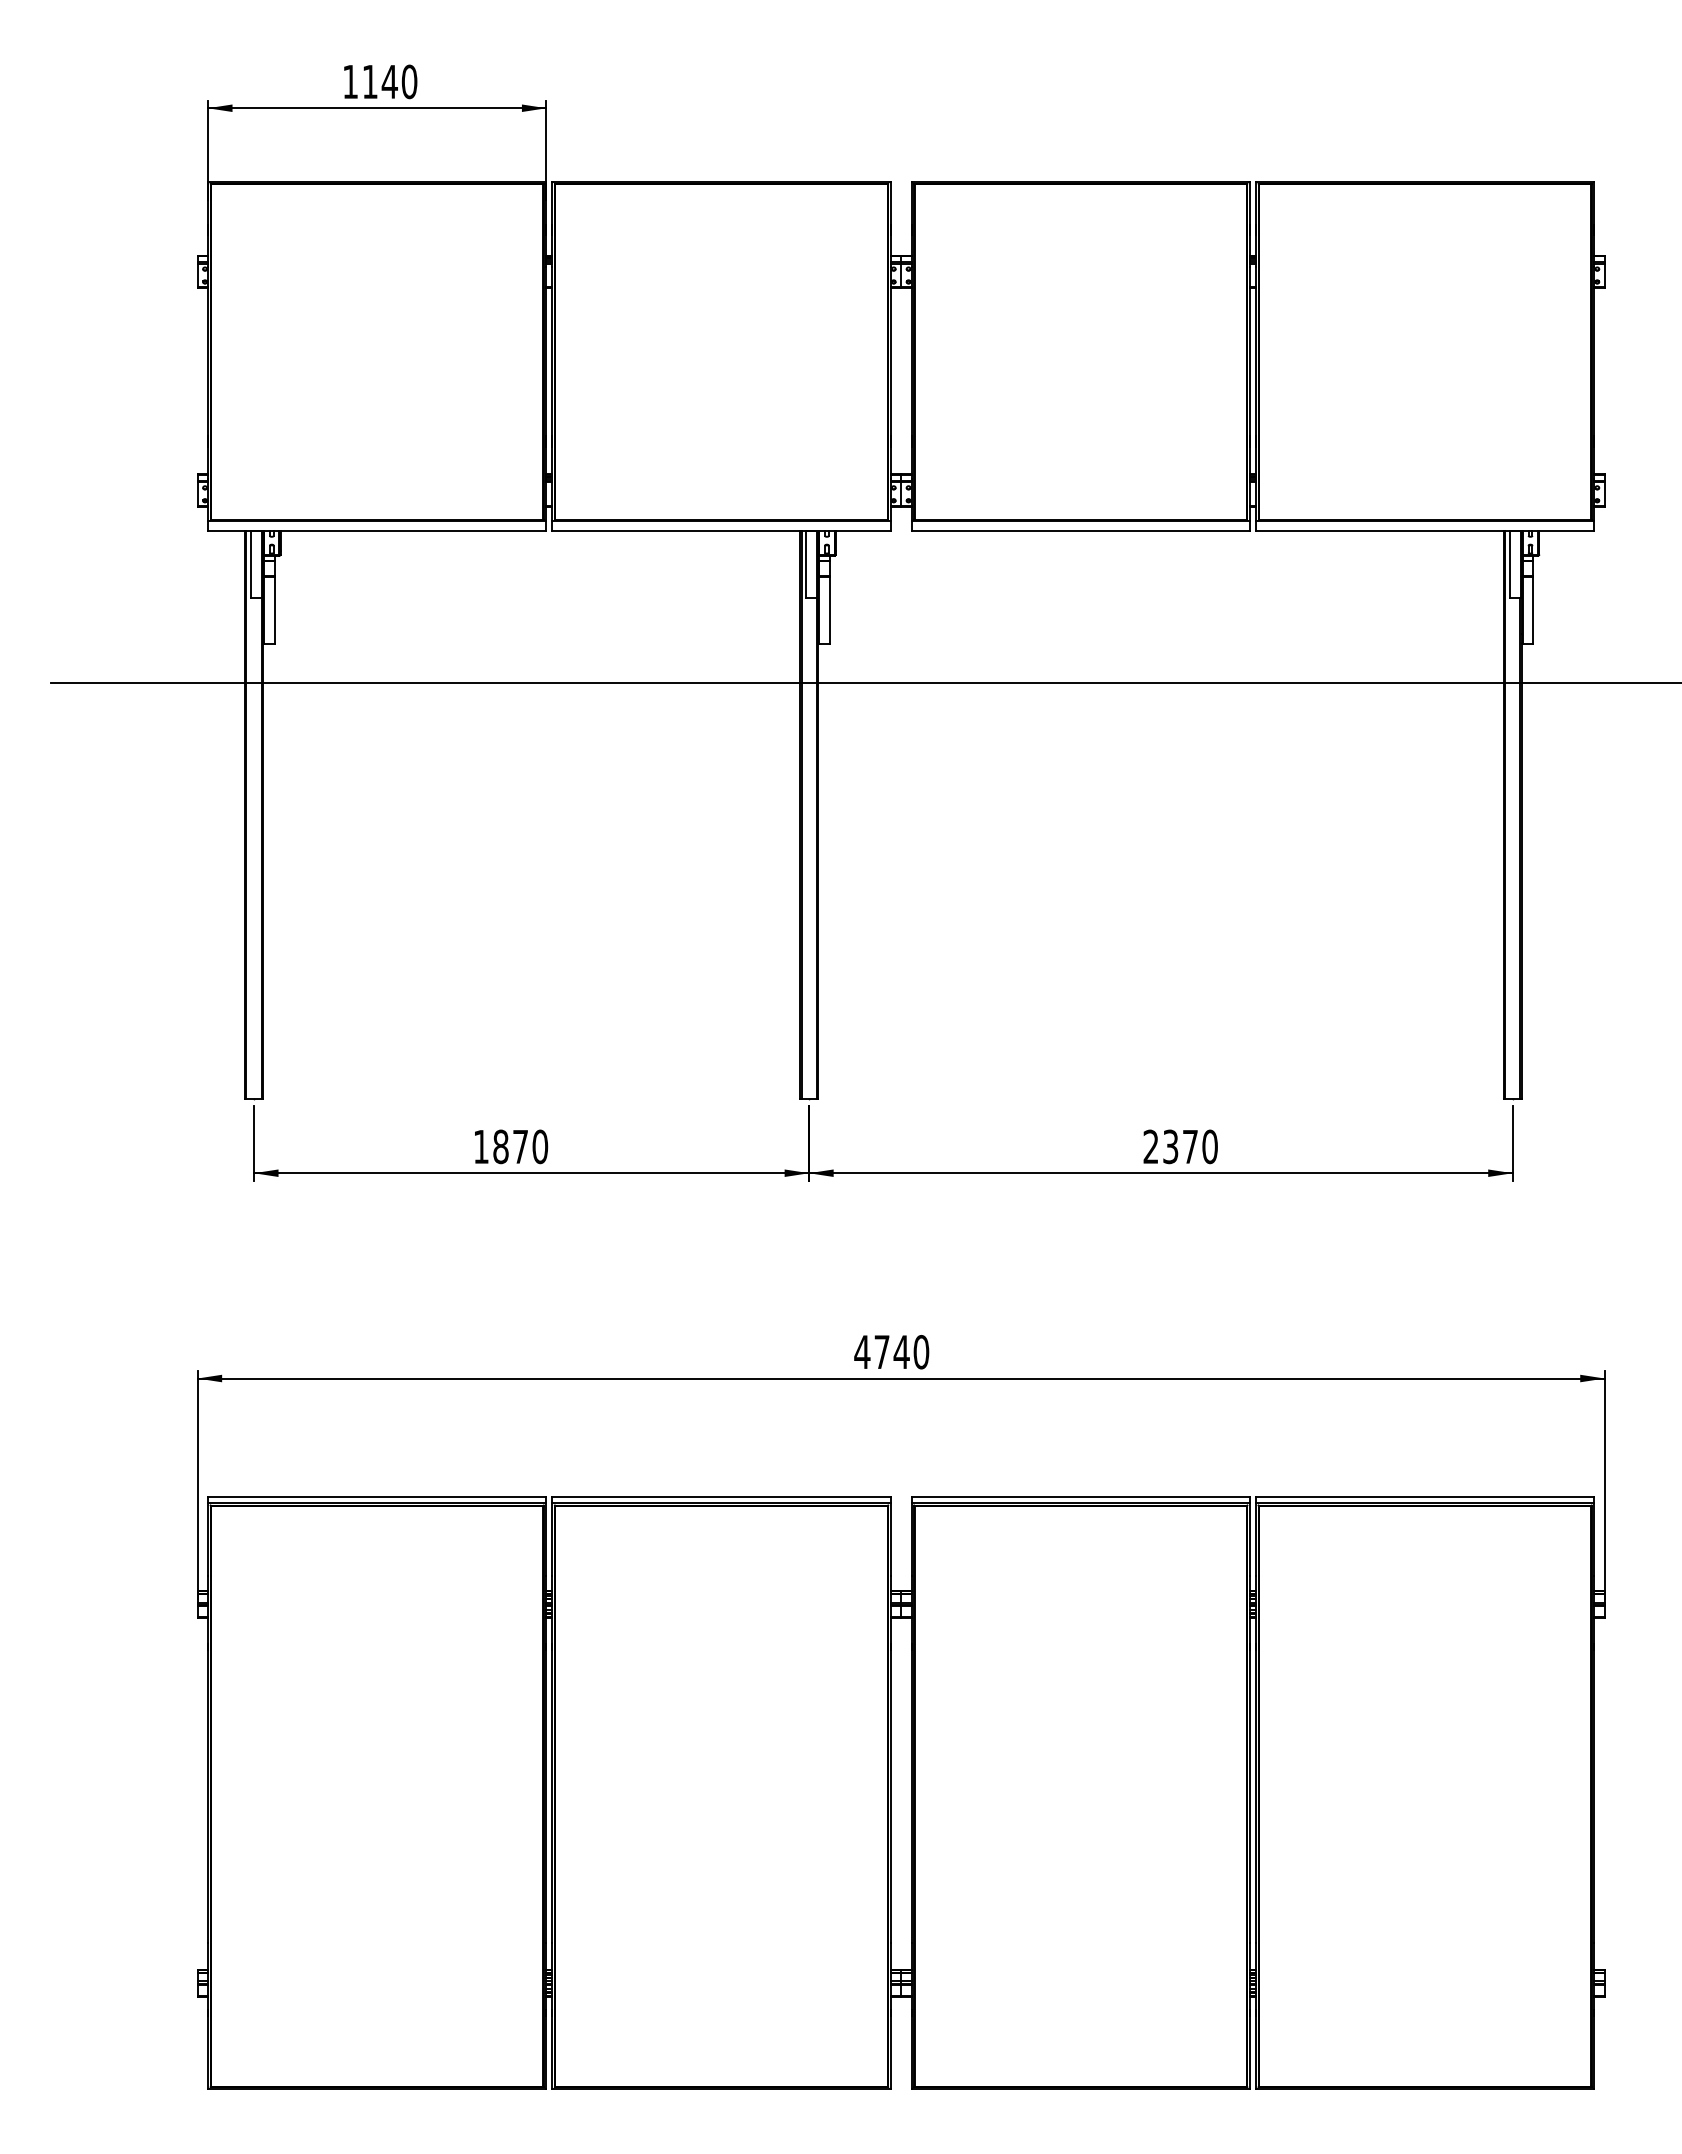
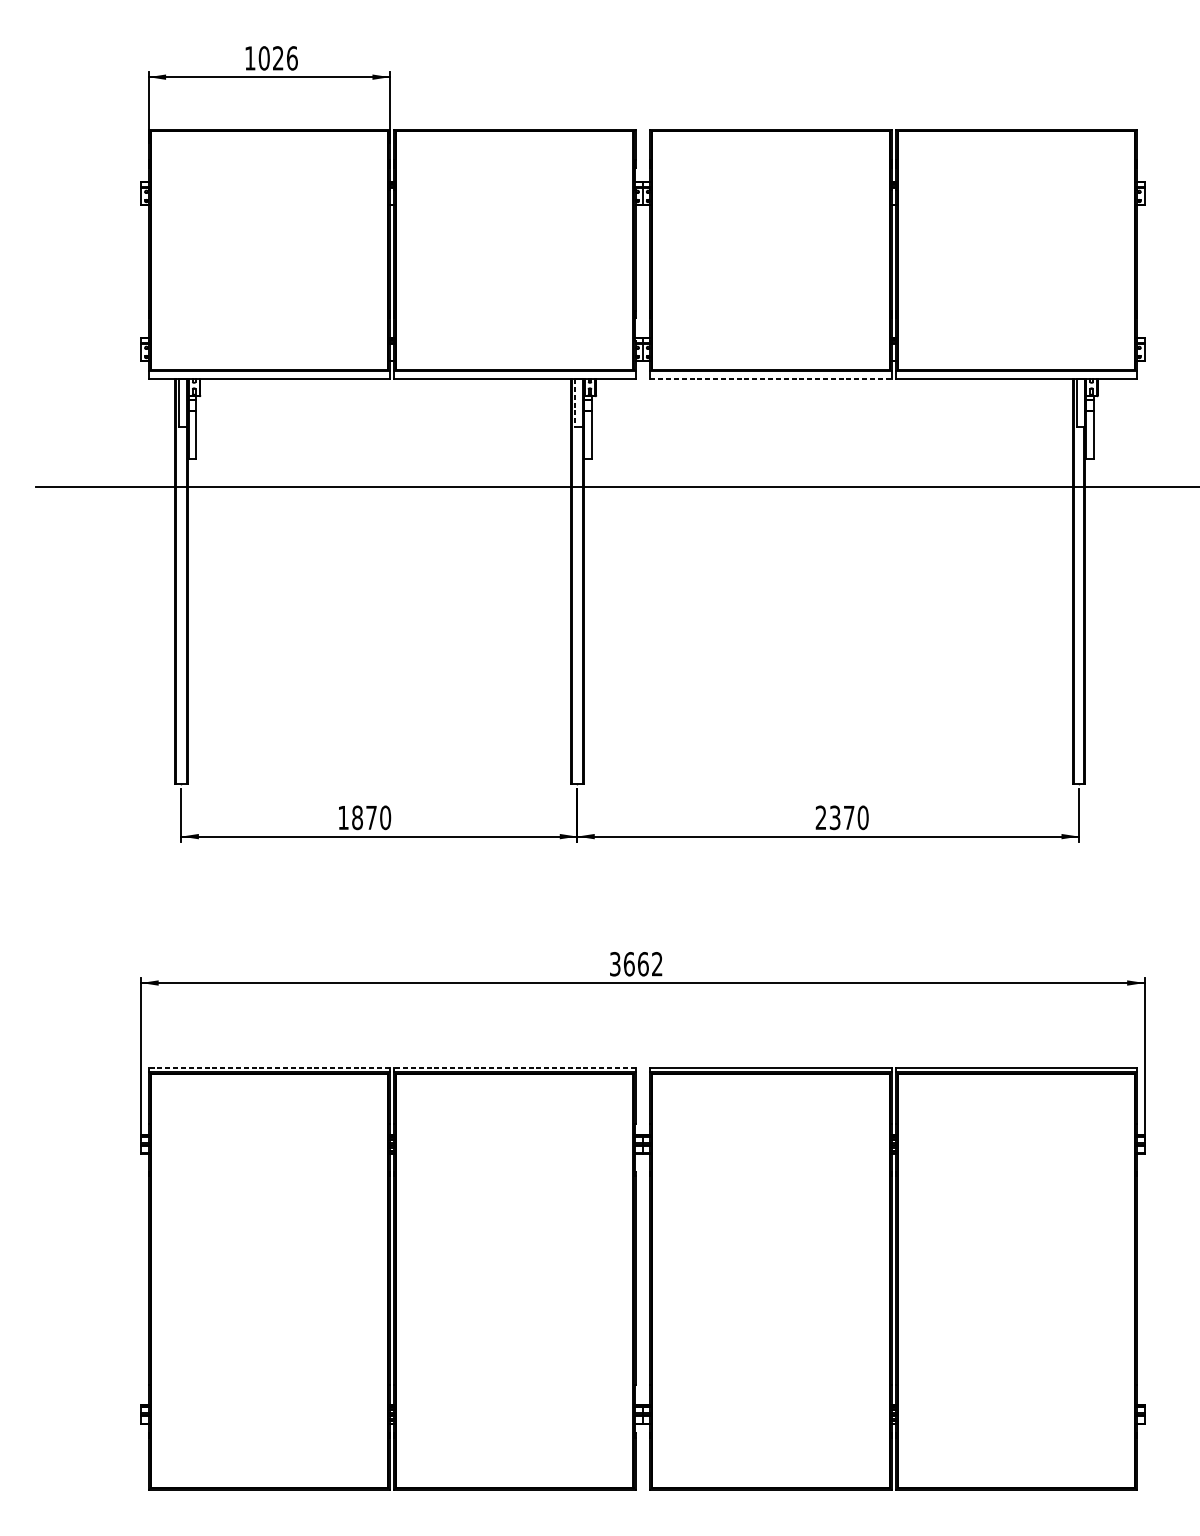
text: (389, 81) -> (278, 58), 1140 -> 1026
line: (1081, 531) -> (771, 379), solid -> dashed
line: (806, 565) -> (575, 403), solid -> dashed
text: (891, 1352) -> (636, 964), 4740 -> 3662
line: (376, 1497) -> (268, 1067), solid -> dashed
line: (721, 1497) -> (514, 1067), solid -> dashed

